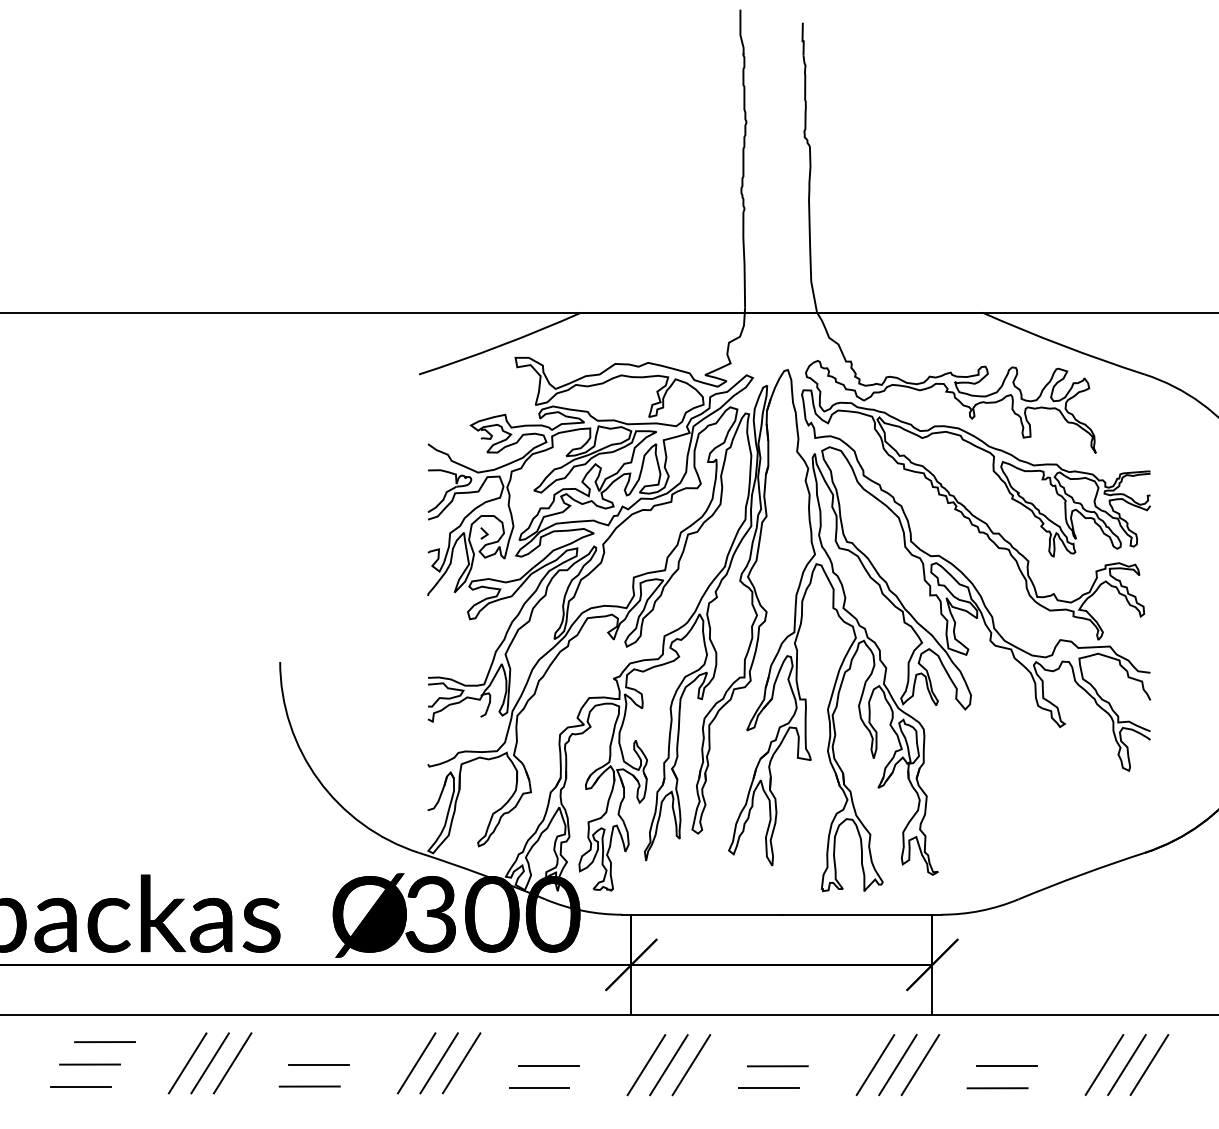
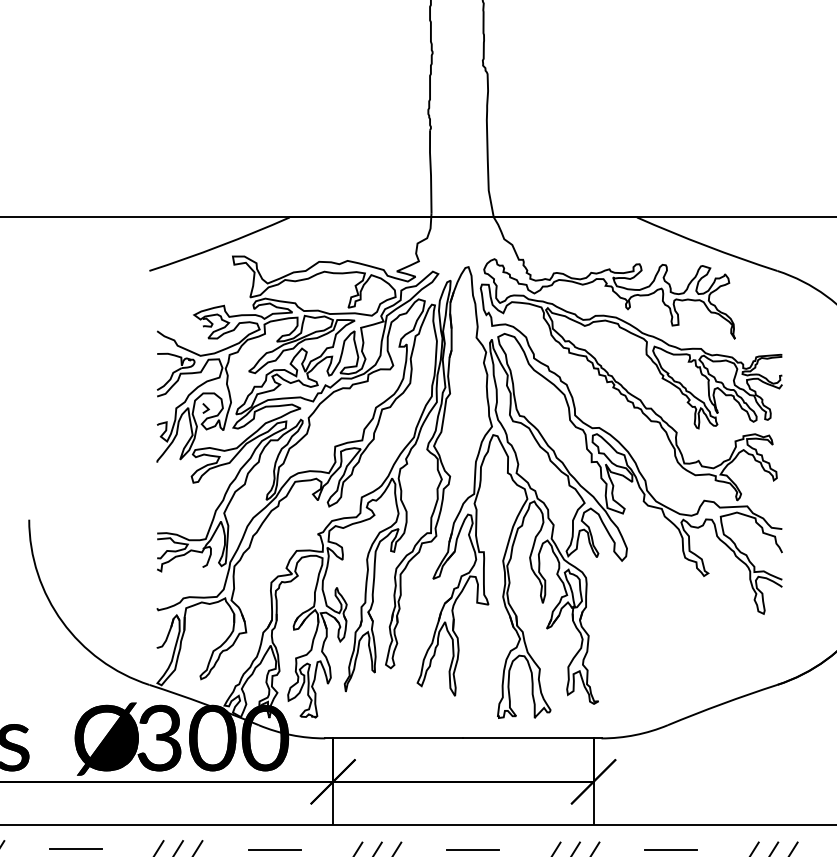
line: (334, 1042) -> (76, 848), added
line: (563, 1043) -> (274, 849), added
line: (792, 1043) -> (472, 849), added
line: (1021, 1043) -> (670, 849), added

